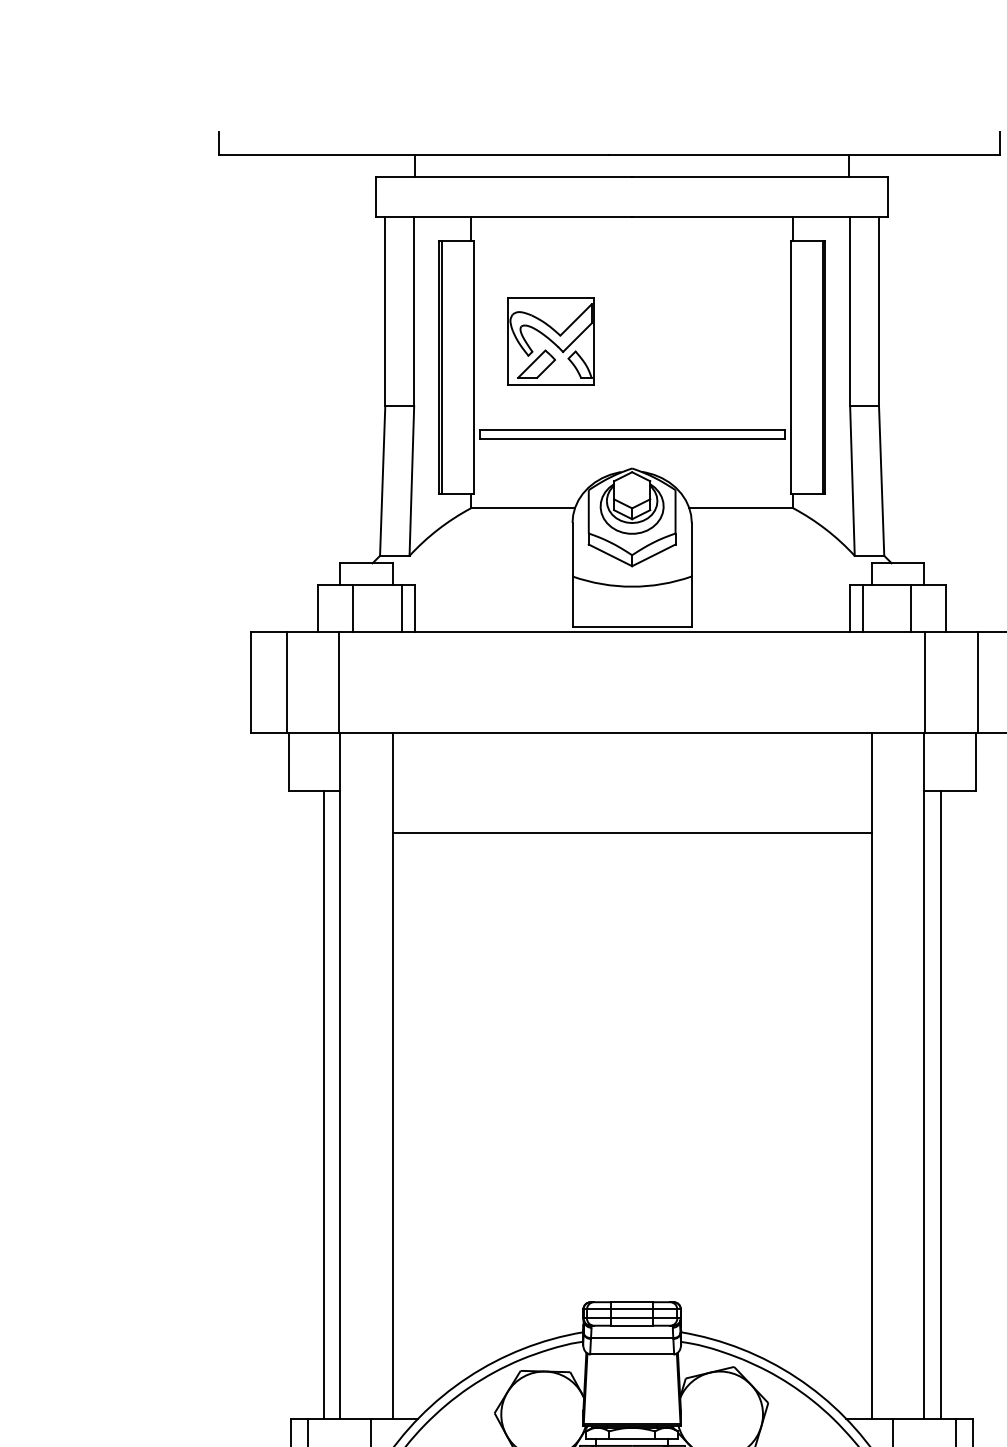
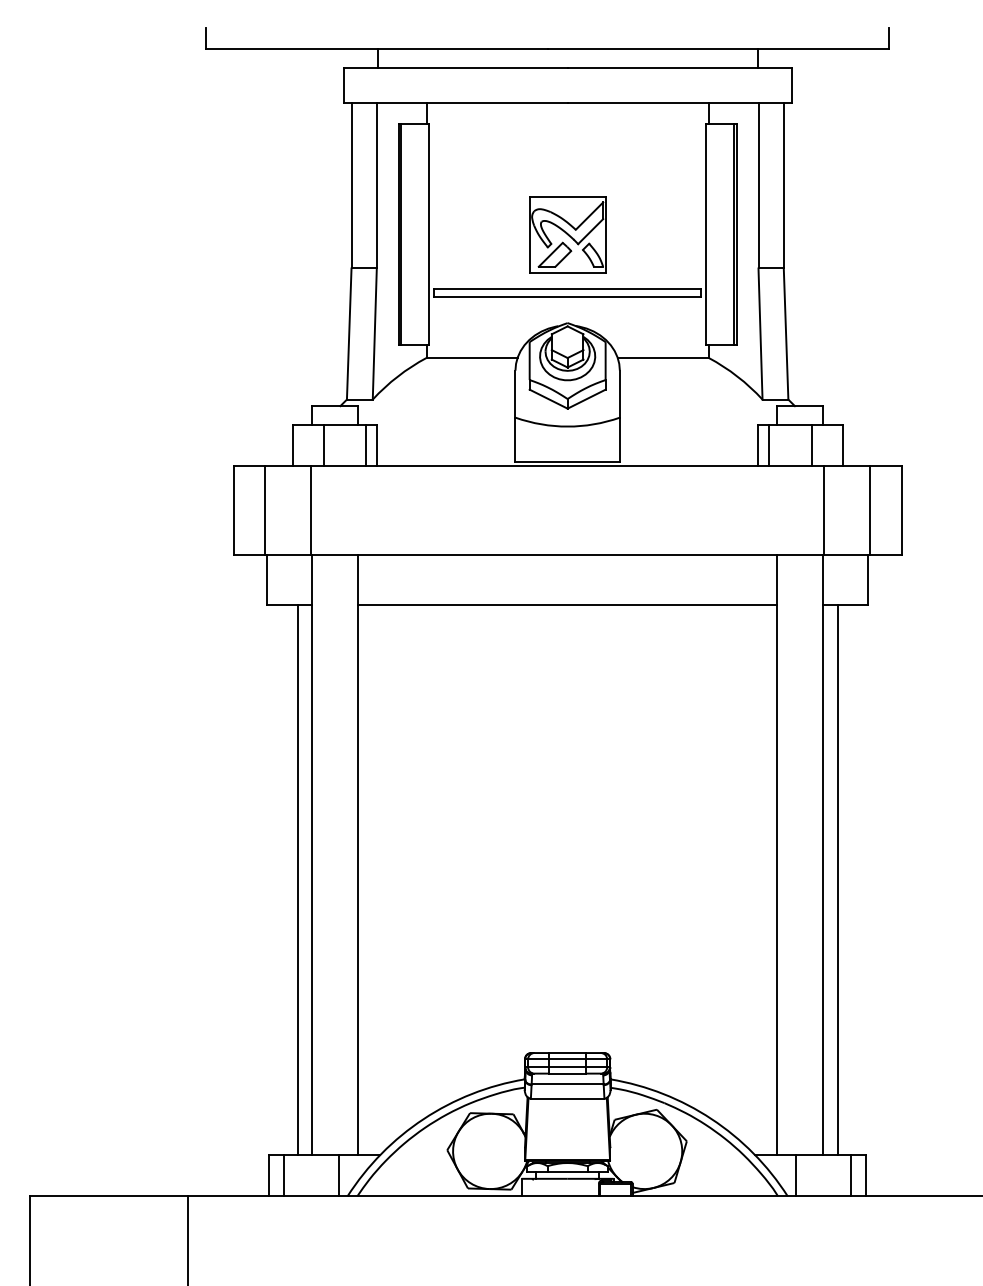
part: (550, 341) -> (567, 234), moved
line: (631, 833) -> (567, 605), moved

